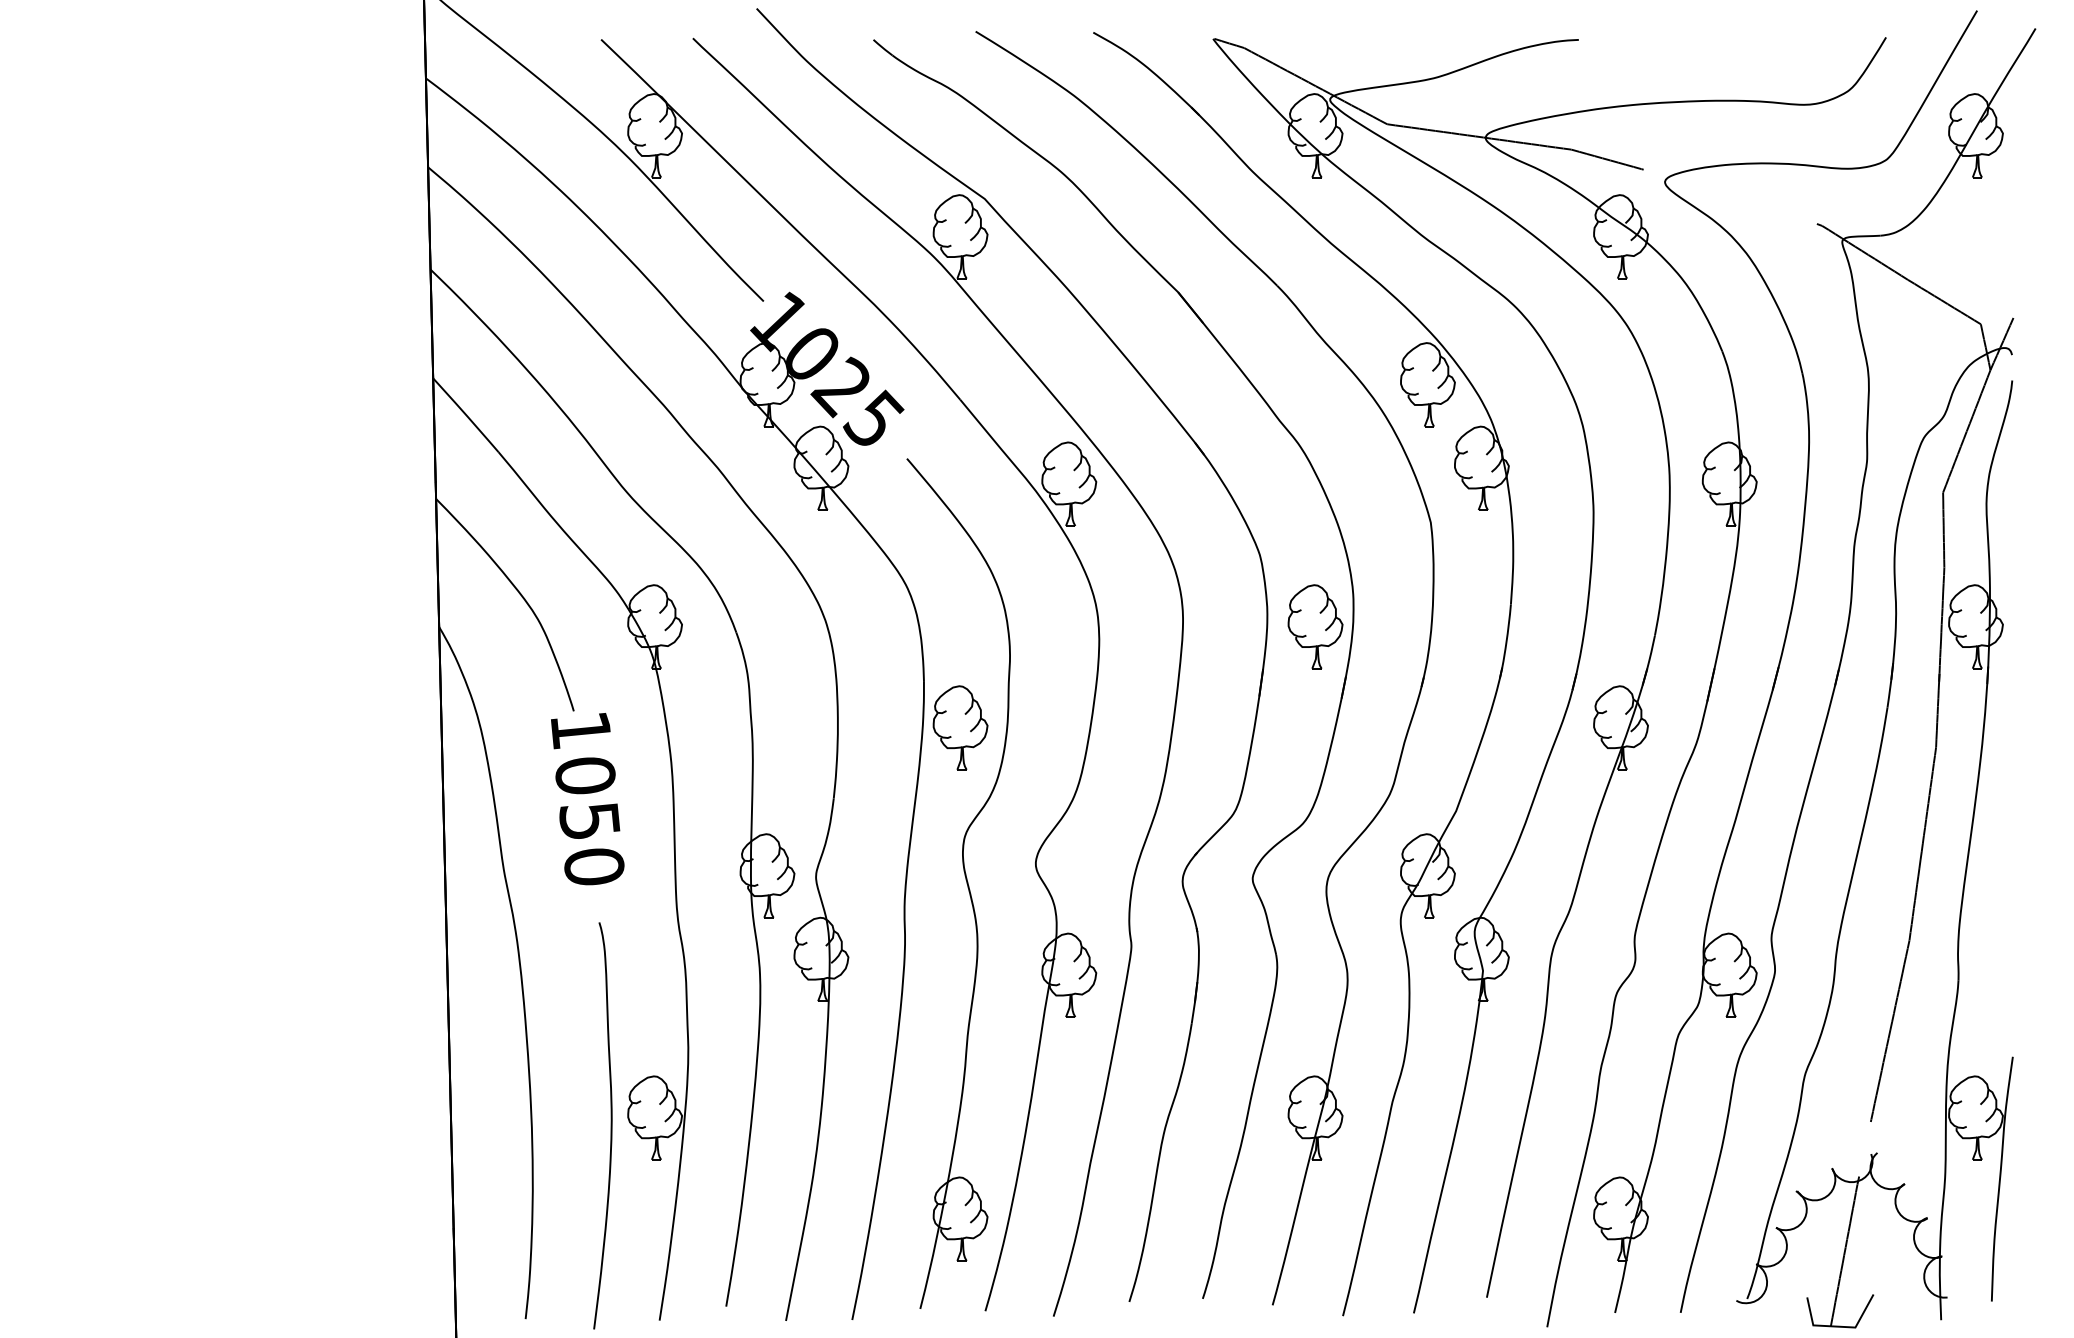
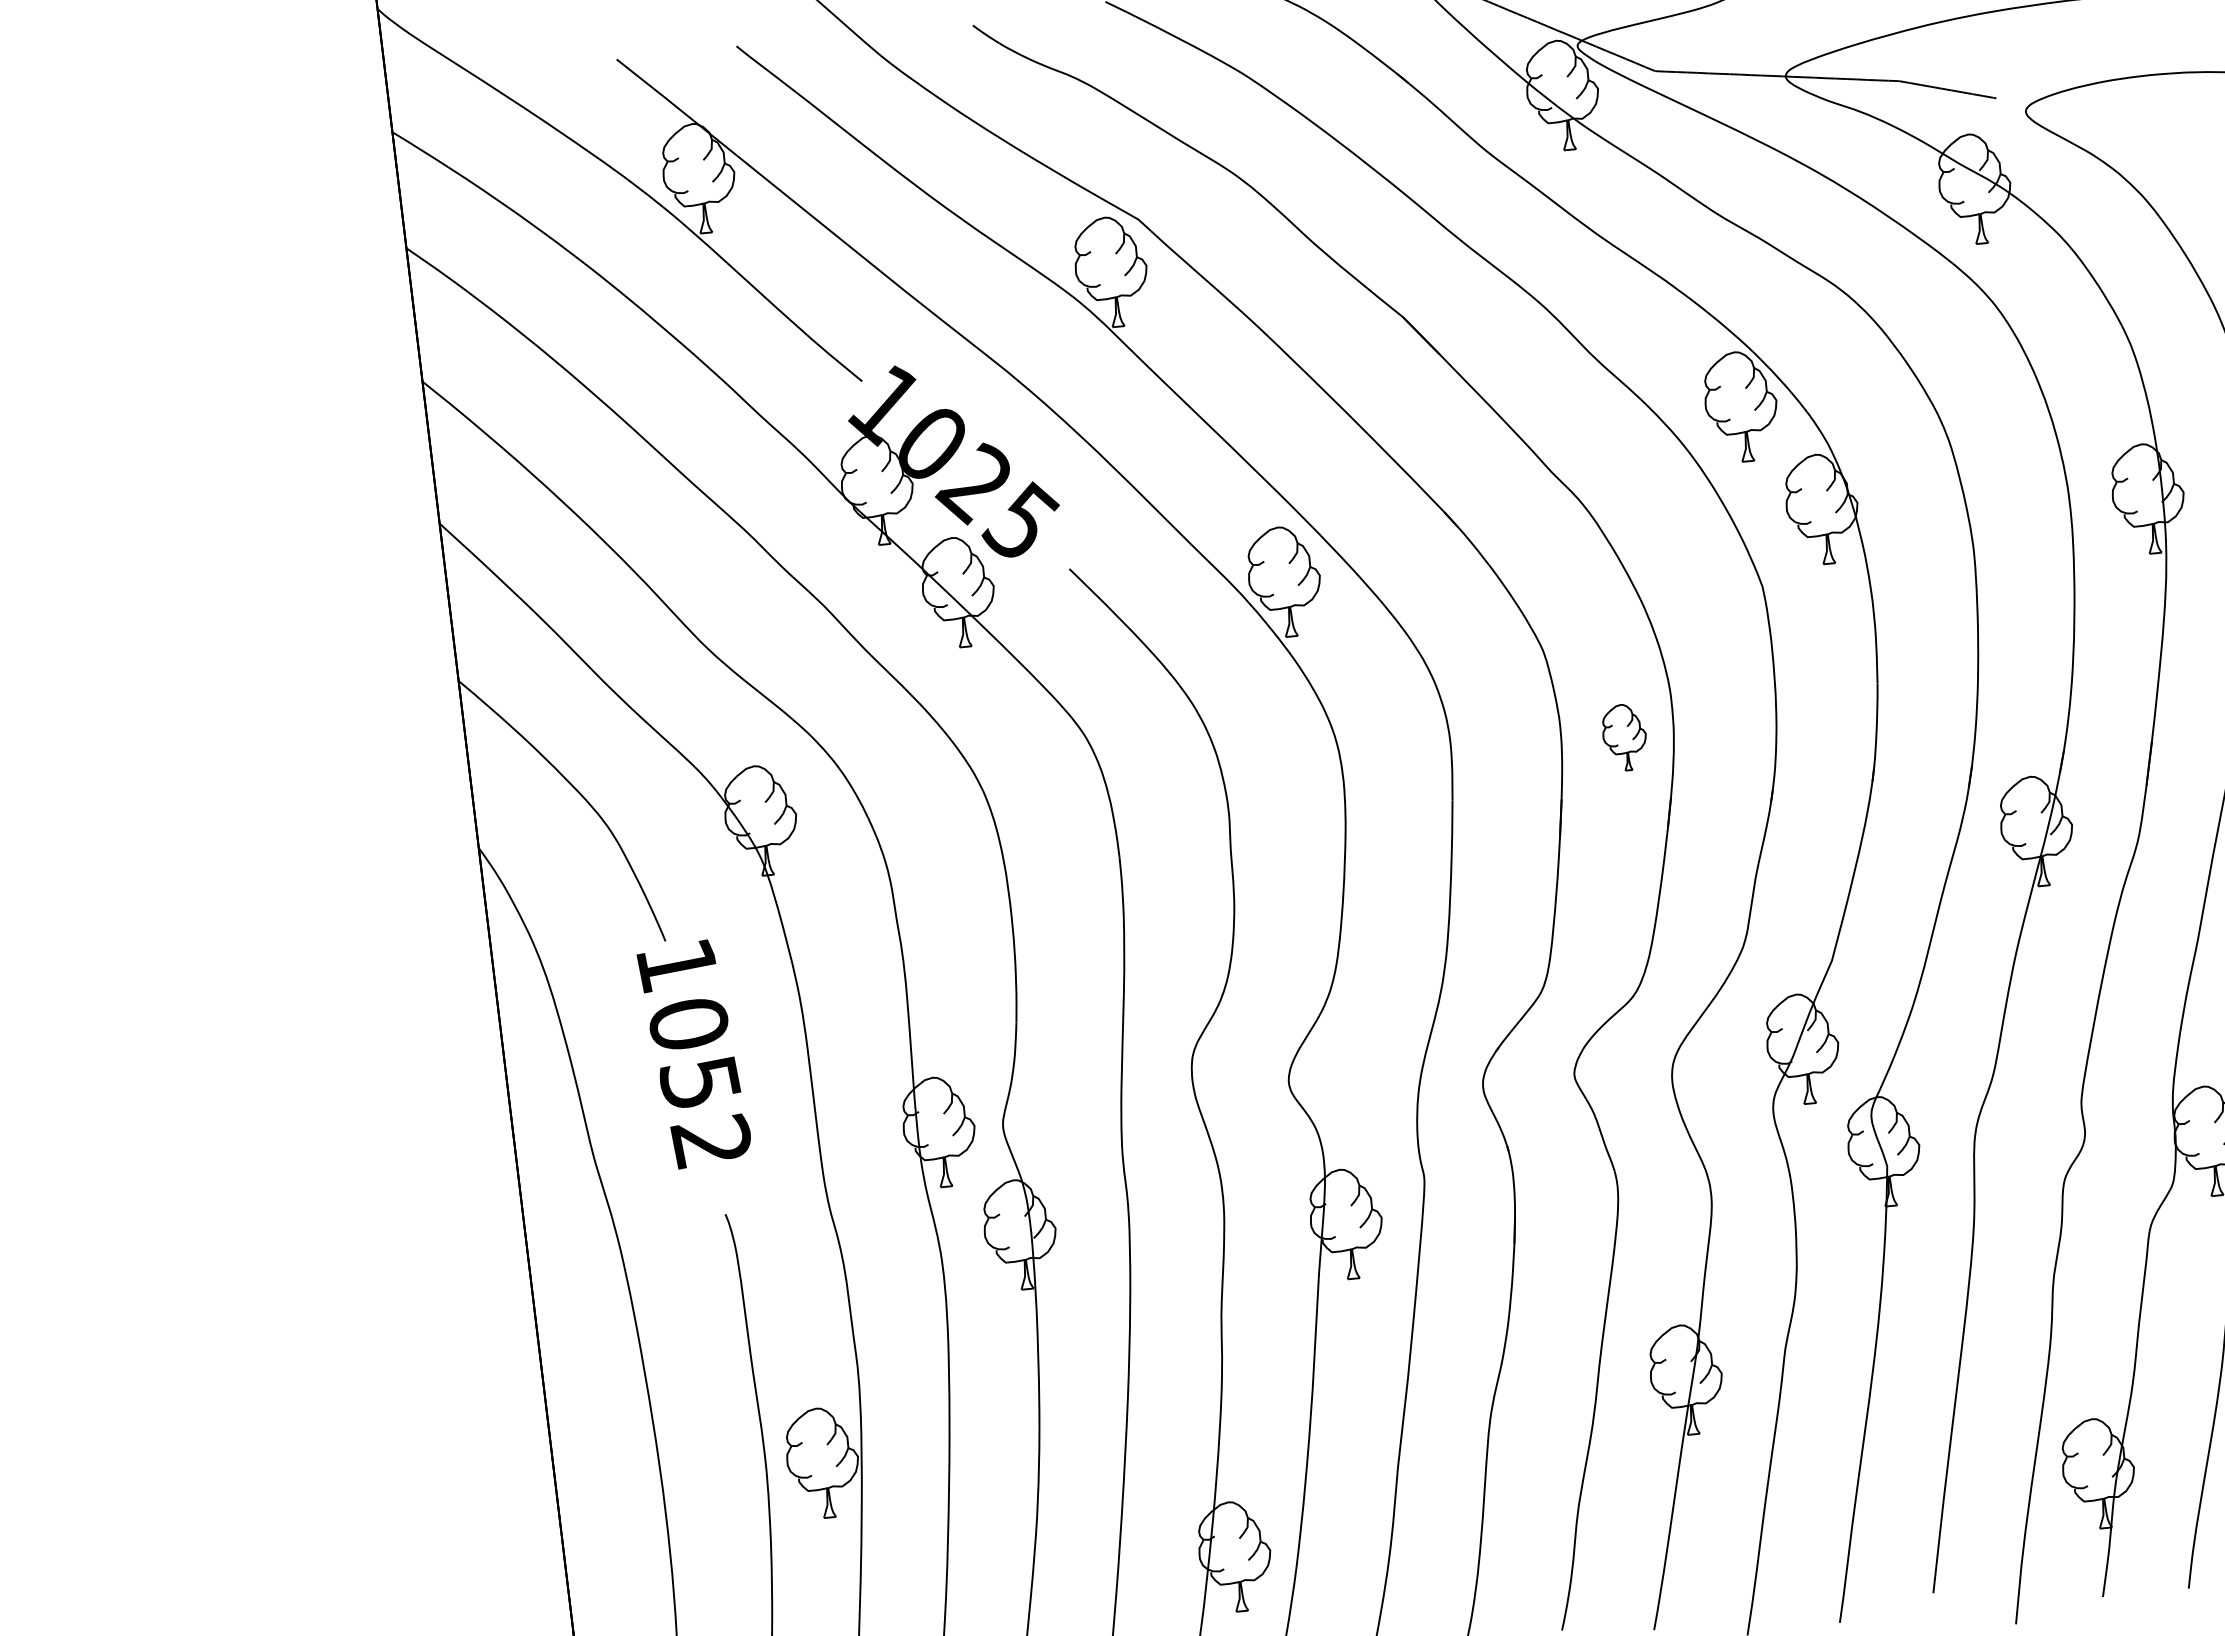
part: (1315, 626) -> (1624, 737), size x0.6
part: (960, 727) -> (1173, 913), removed
text: (593, 866) -> (710, 1141), 1050 -> 1052

